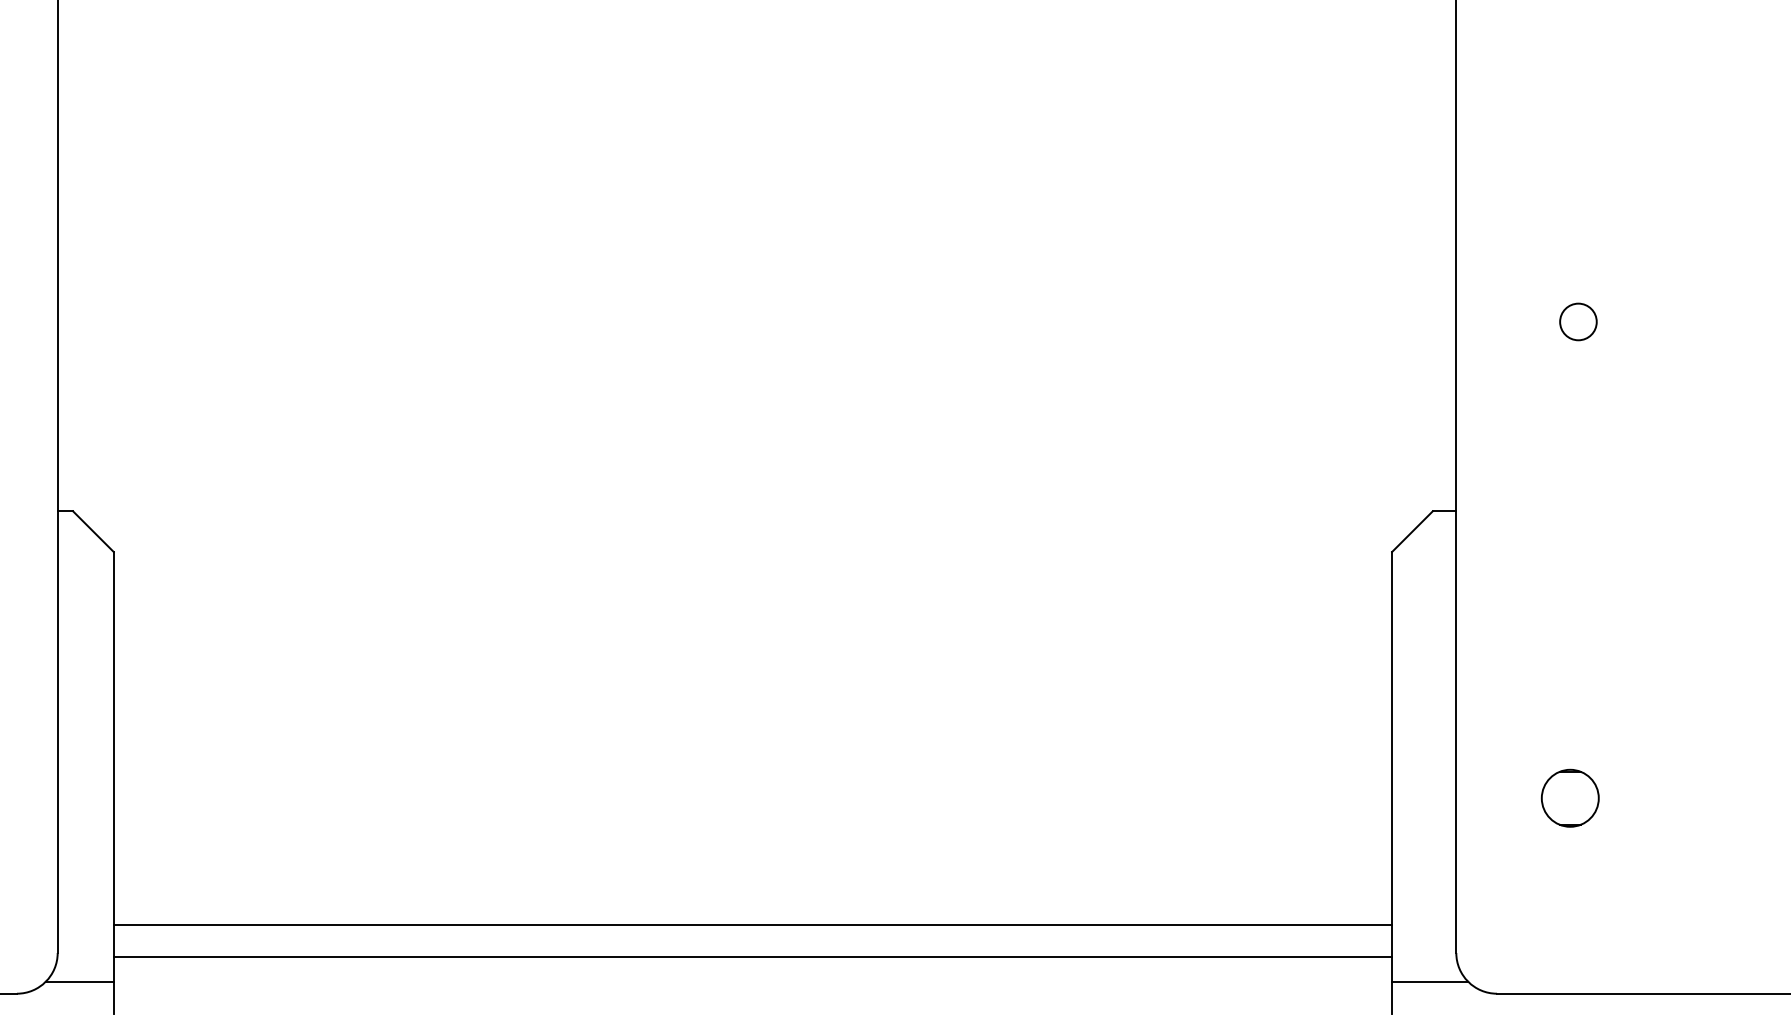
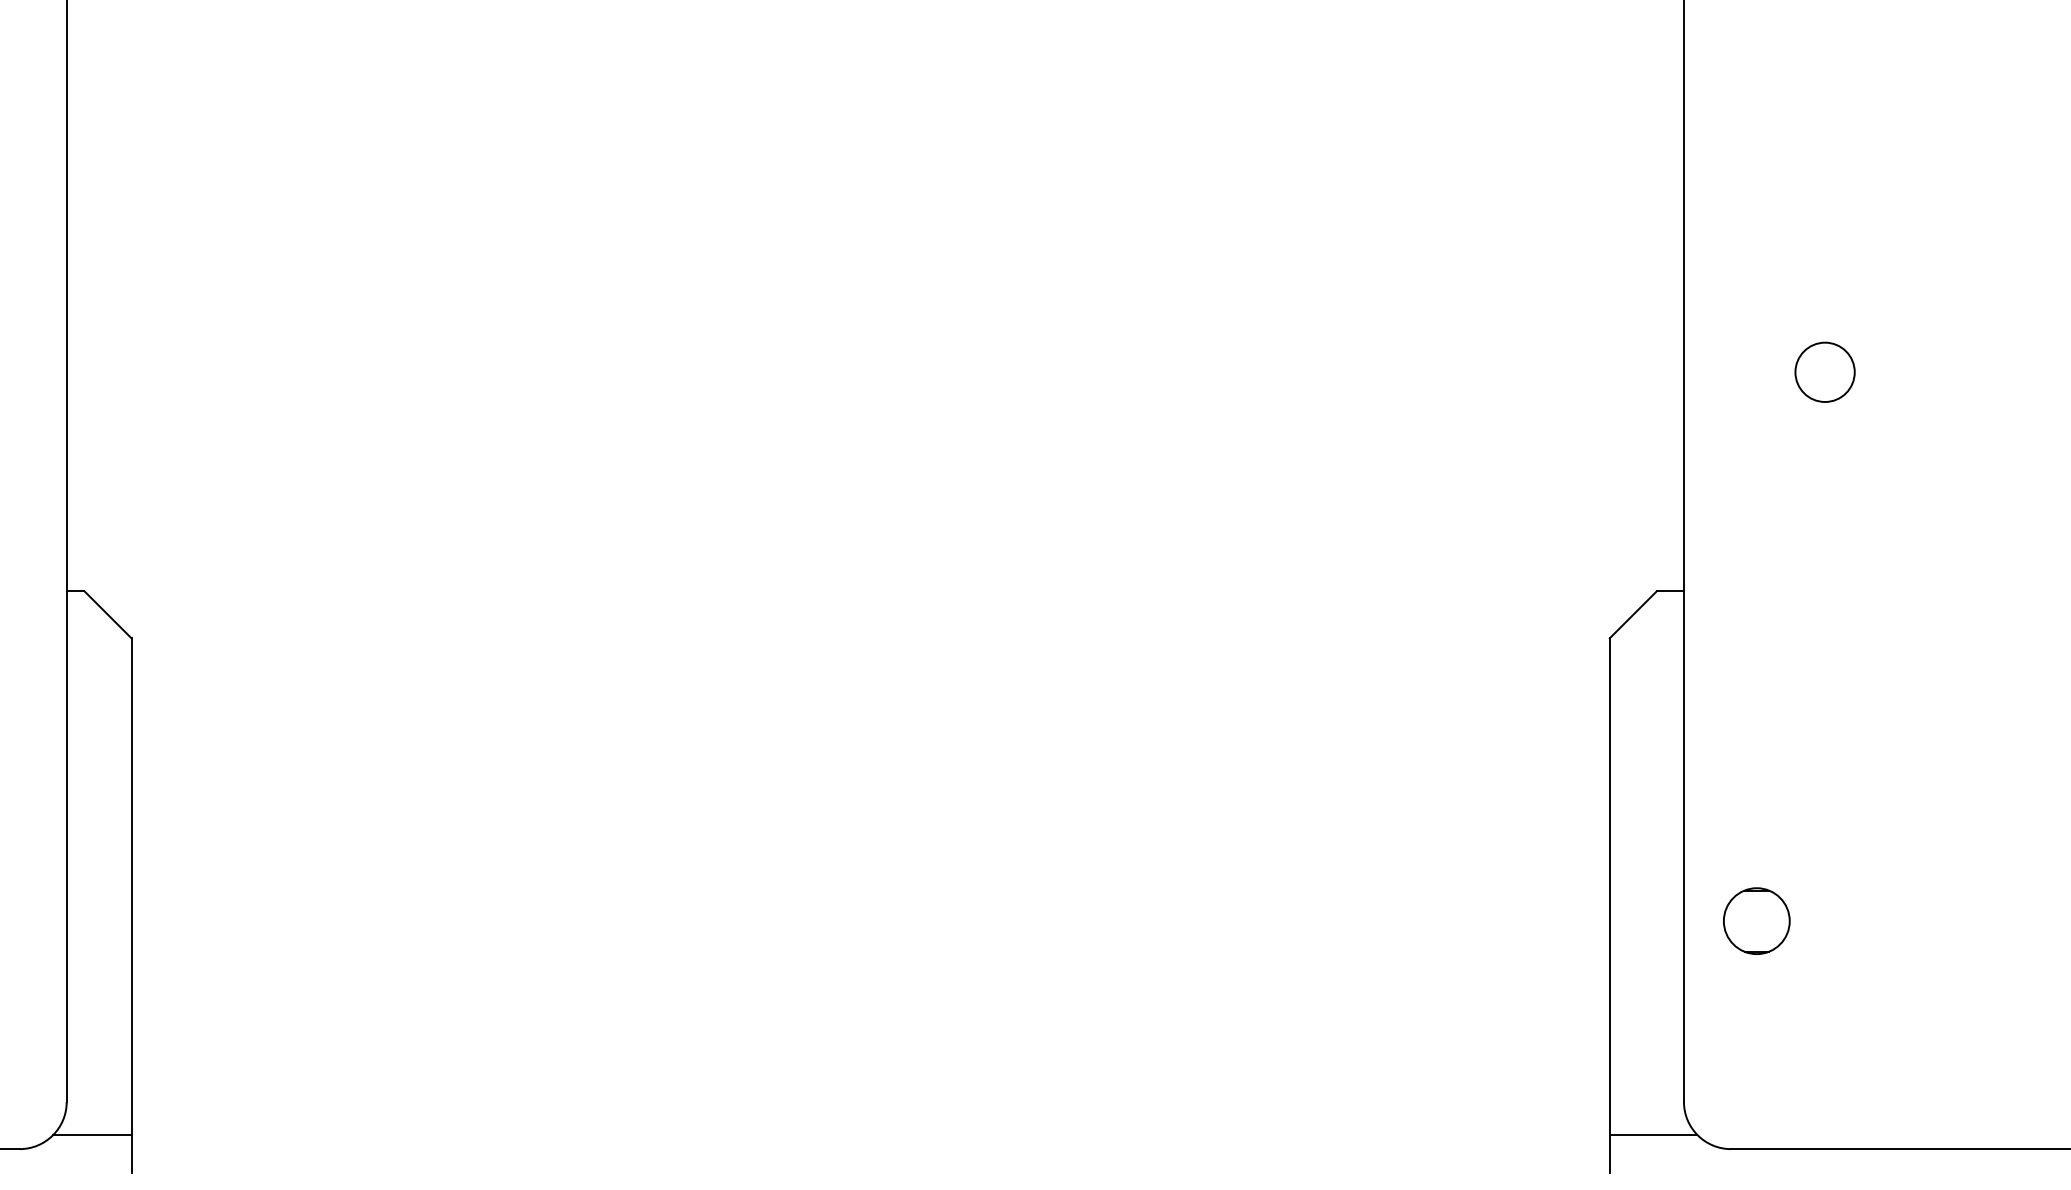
circle: (1578, 322) -> (1825, 372), size x1.4
part: (1570, 797) -> (1756, 920), moved
line: (752, 924) -> (870, 1069), removed
line: (752, 956) -> (870, 1106), removed

